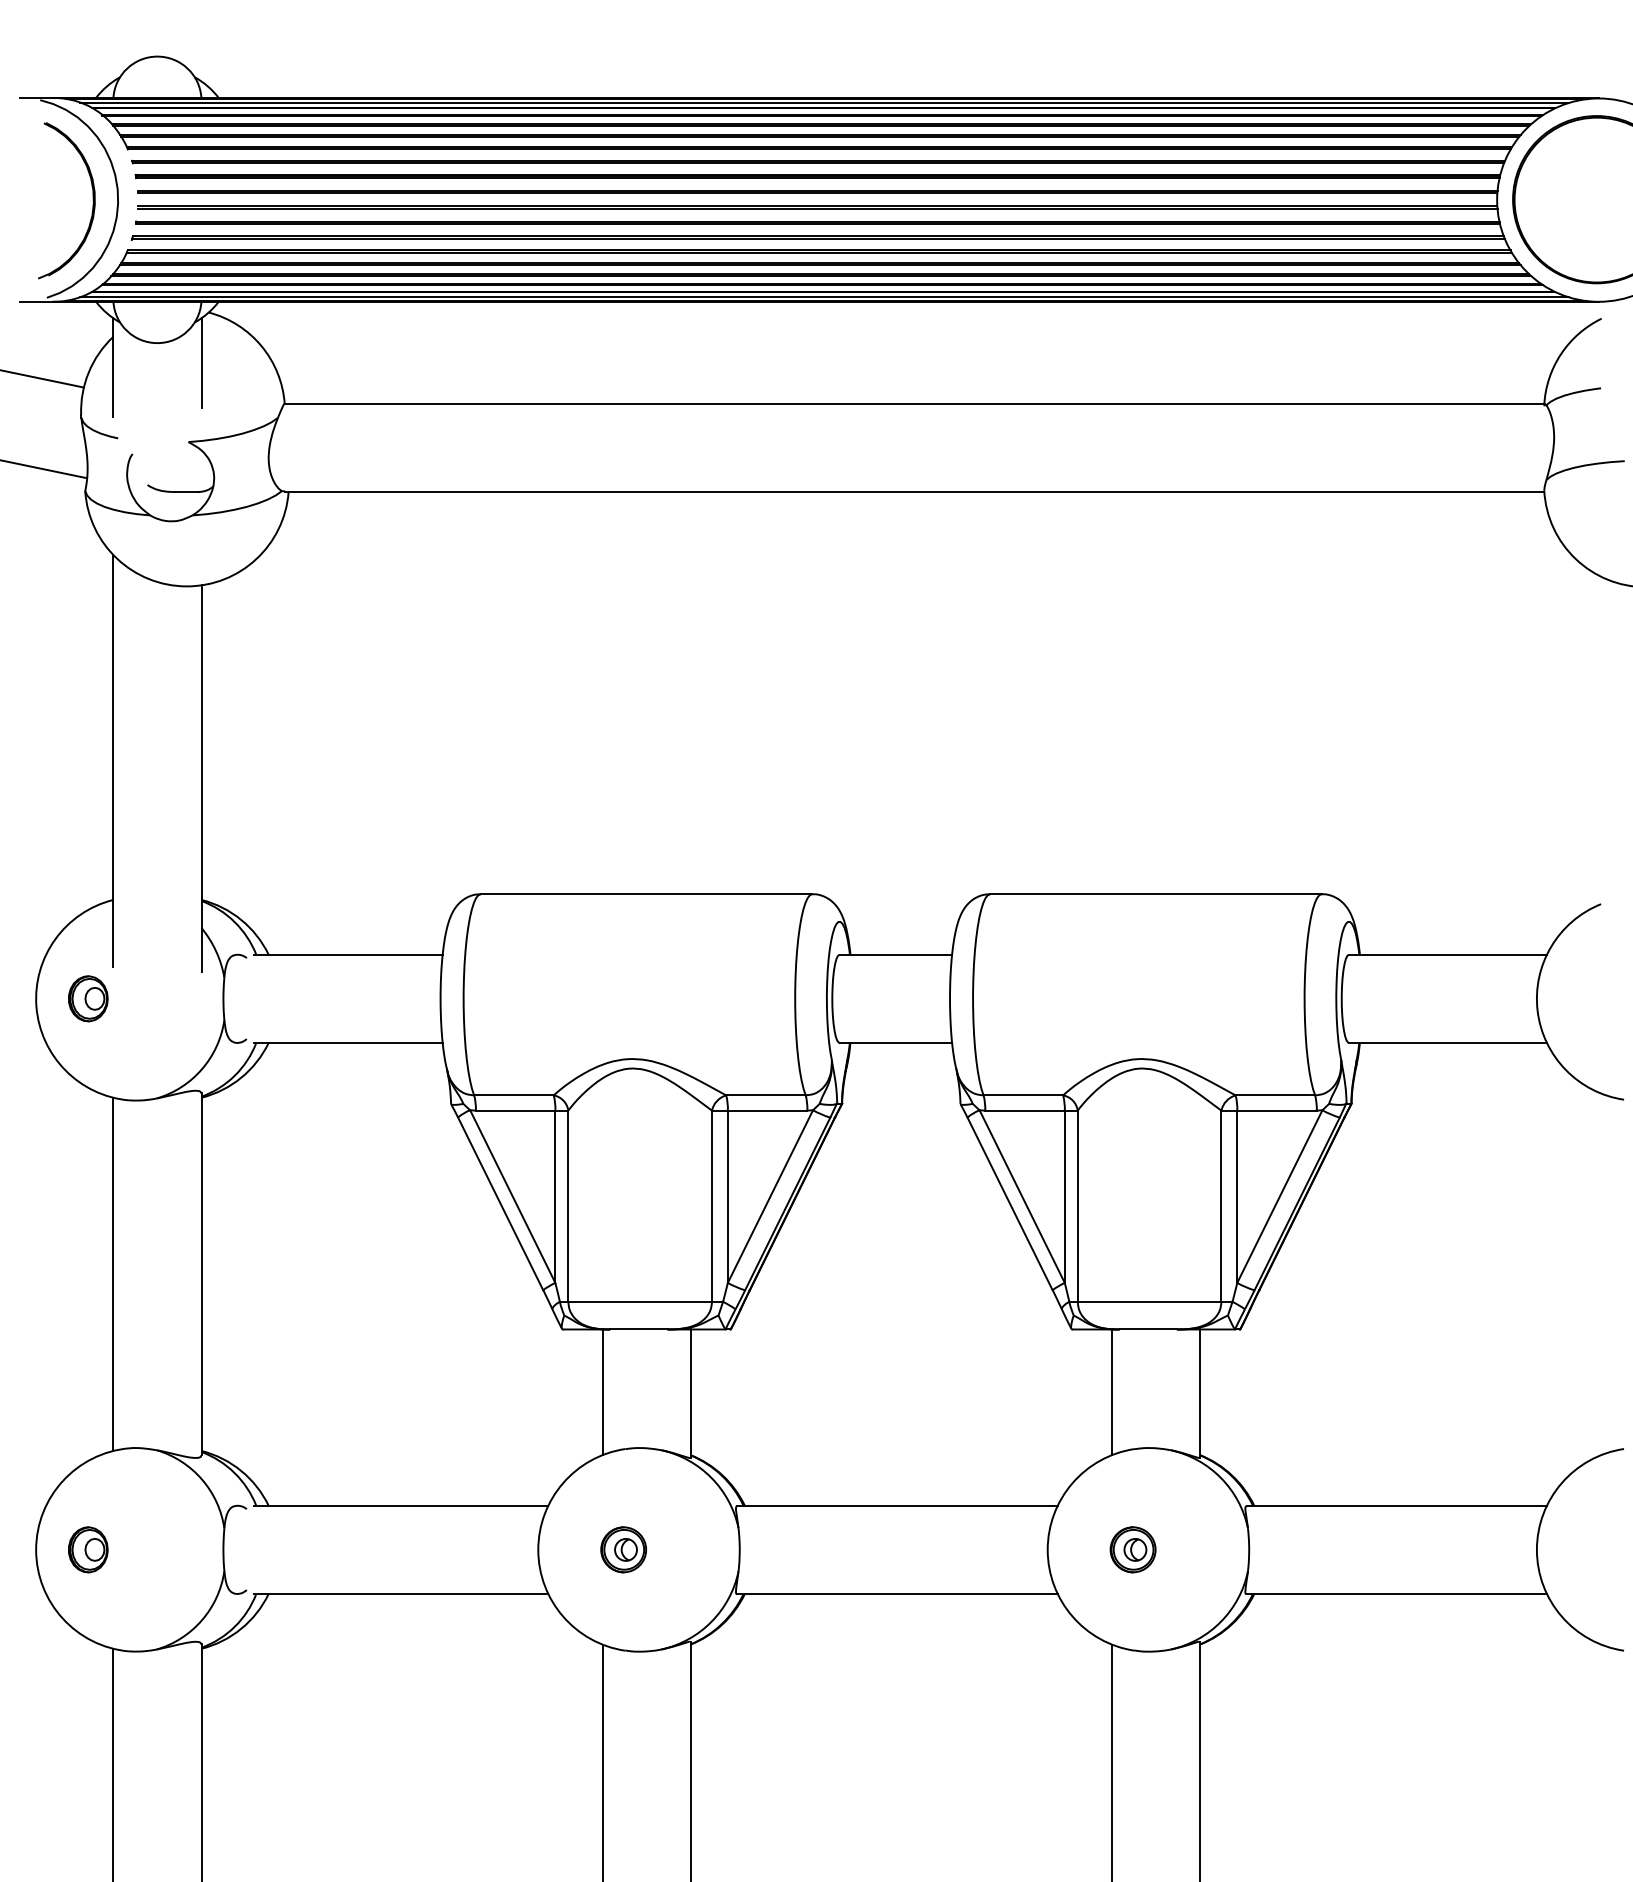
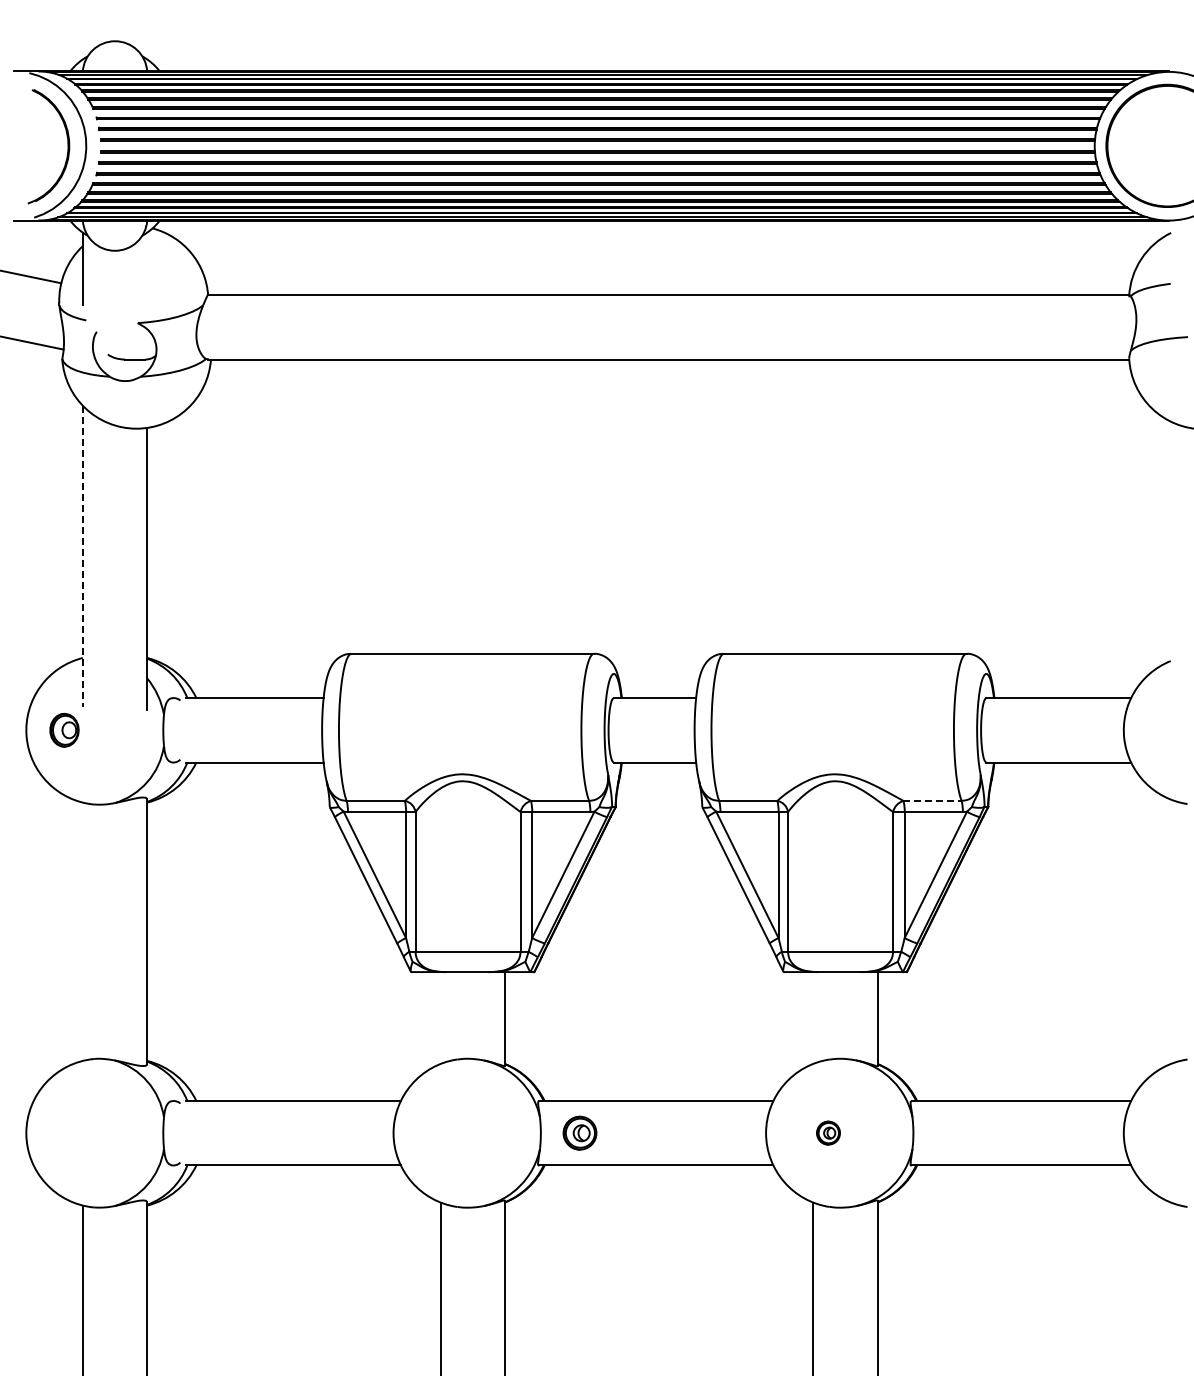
line: (201, 363) -> (147, 265), removed
line: (112, 761) -> (82, 556), solid -> dashed
line: (1276, 1094) -> (933, 800), solid -> dashed
line: (112, 1273) -> (82, 931), removed
line: (602, 1391) -> (440, 1017), removed
line: (1112, 1391) -> (813, 1017), removed
part: (88, 1548) -> (64, 1132), removed
part: (622, 1548) -> (579, 1132), moved
part: (1133, 1548) -> (828, 1132), size x0.7

